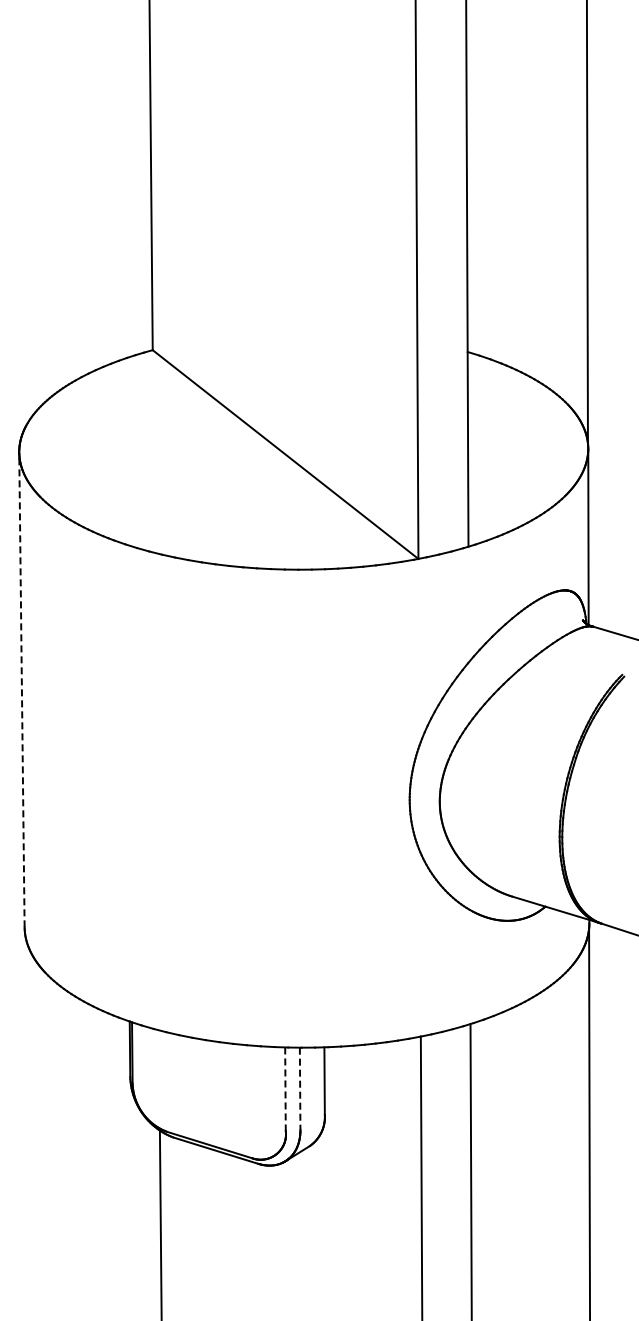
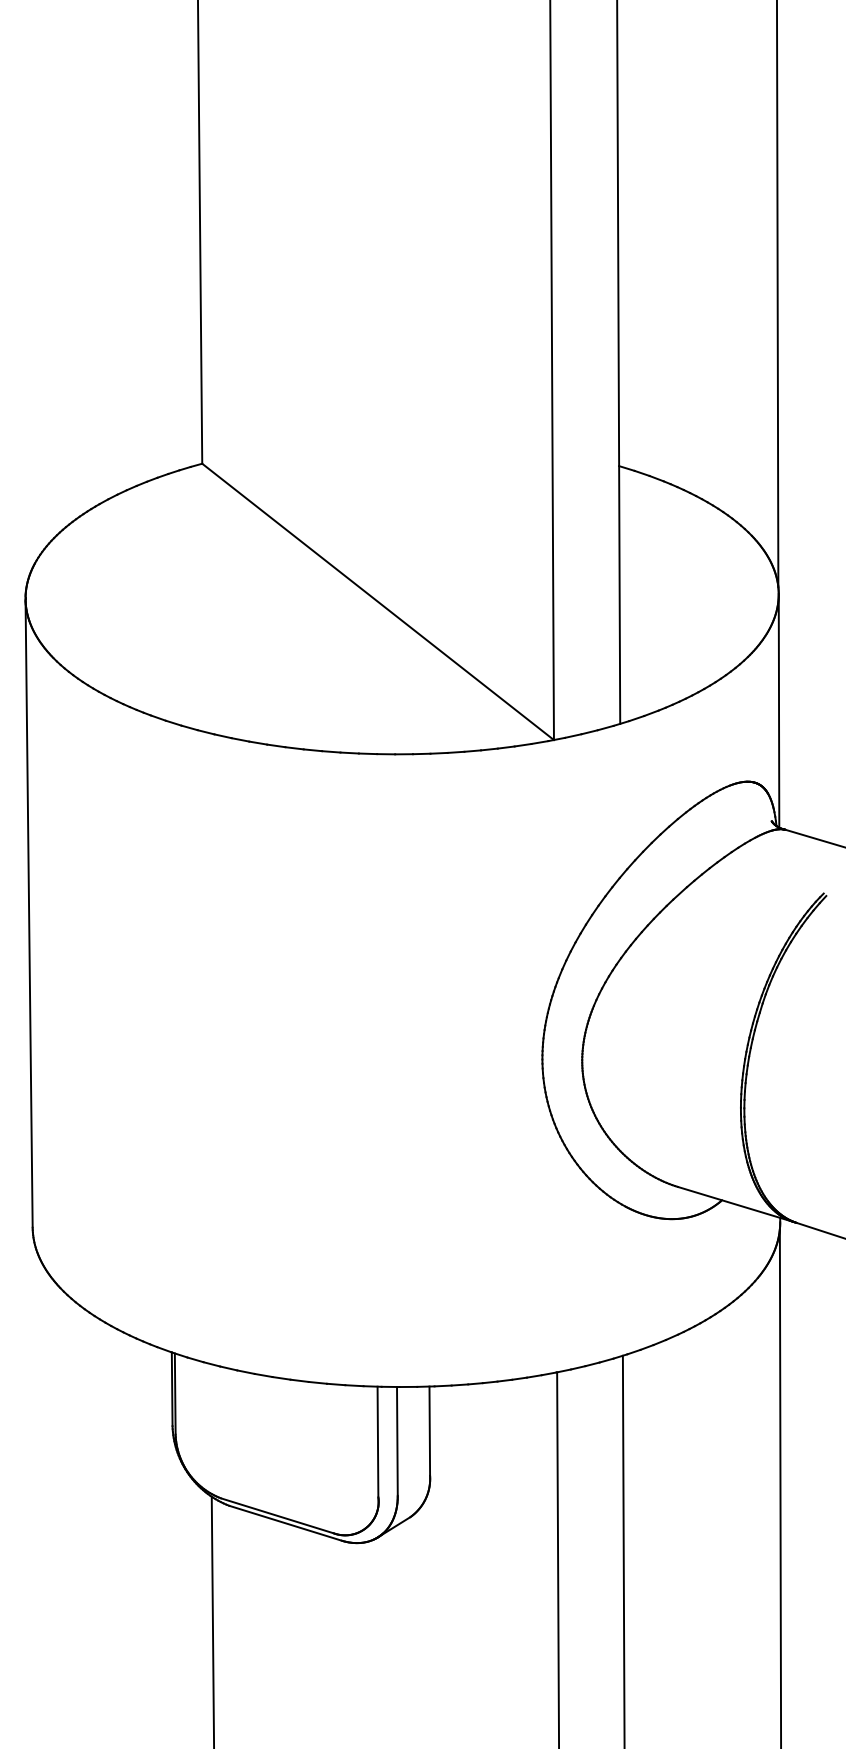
line: (21, 689) -> (28, 912), dashed -> solid
line: (285, 1089) -> (377, 1442), dashed -> solid
line: (300, 1089) -> (397, 1442), dashed -> solid

